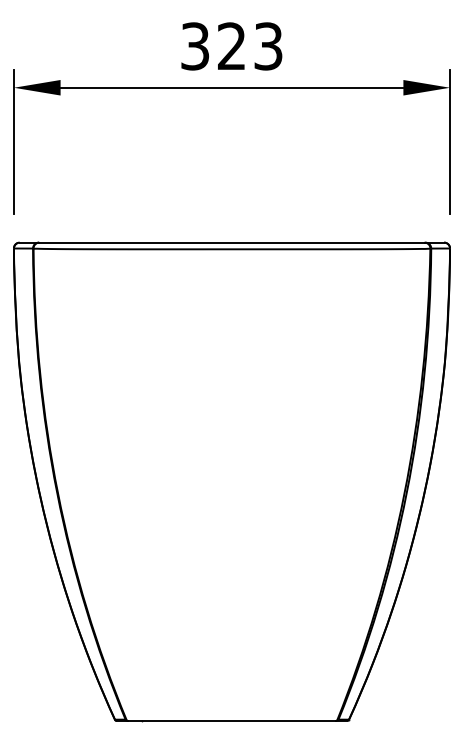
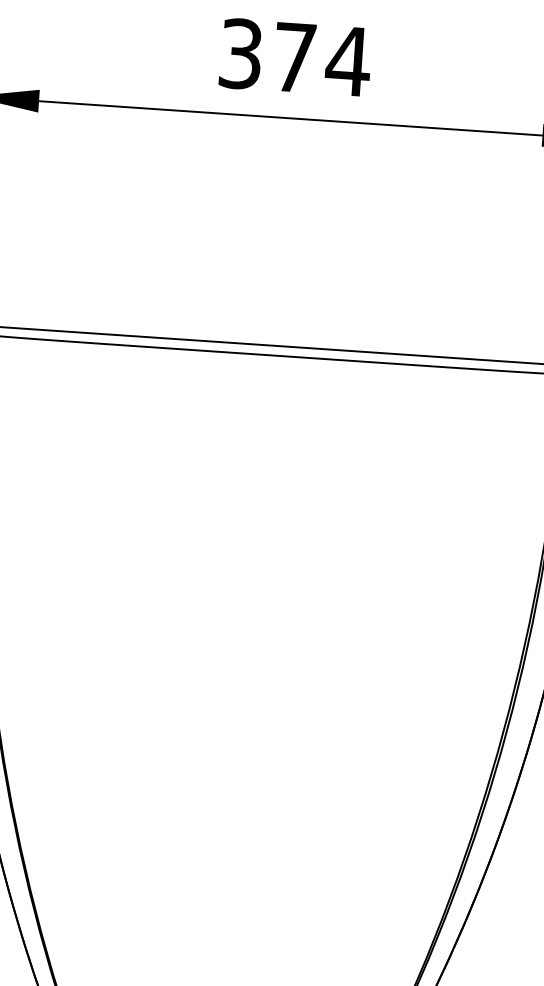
text: (250, 46) -> (322, 59), 323 -> 374

